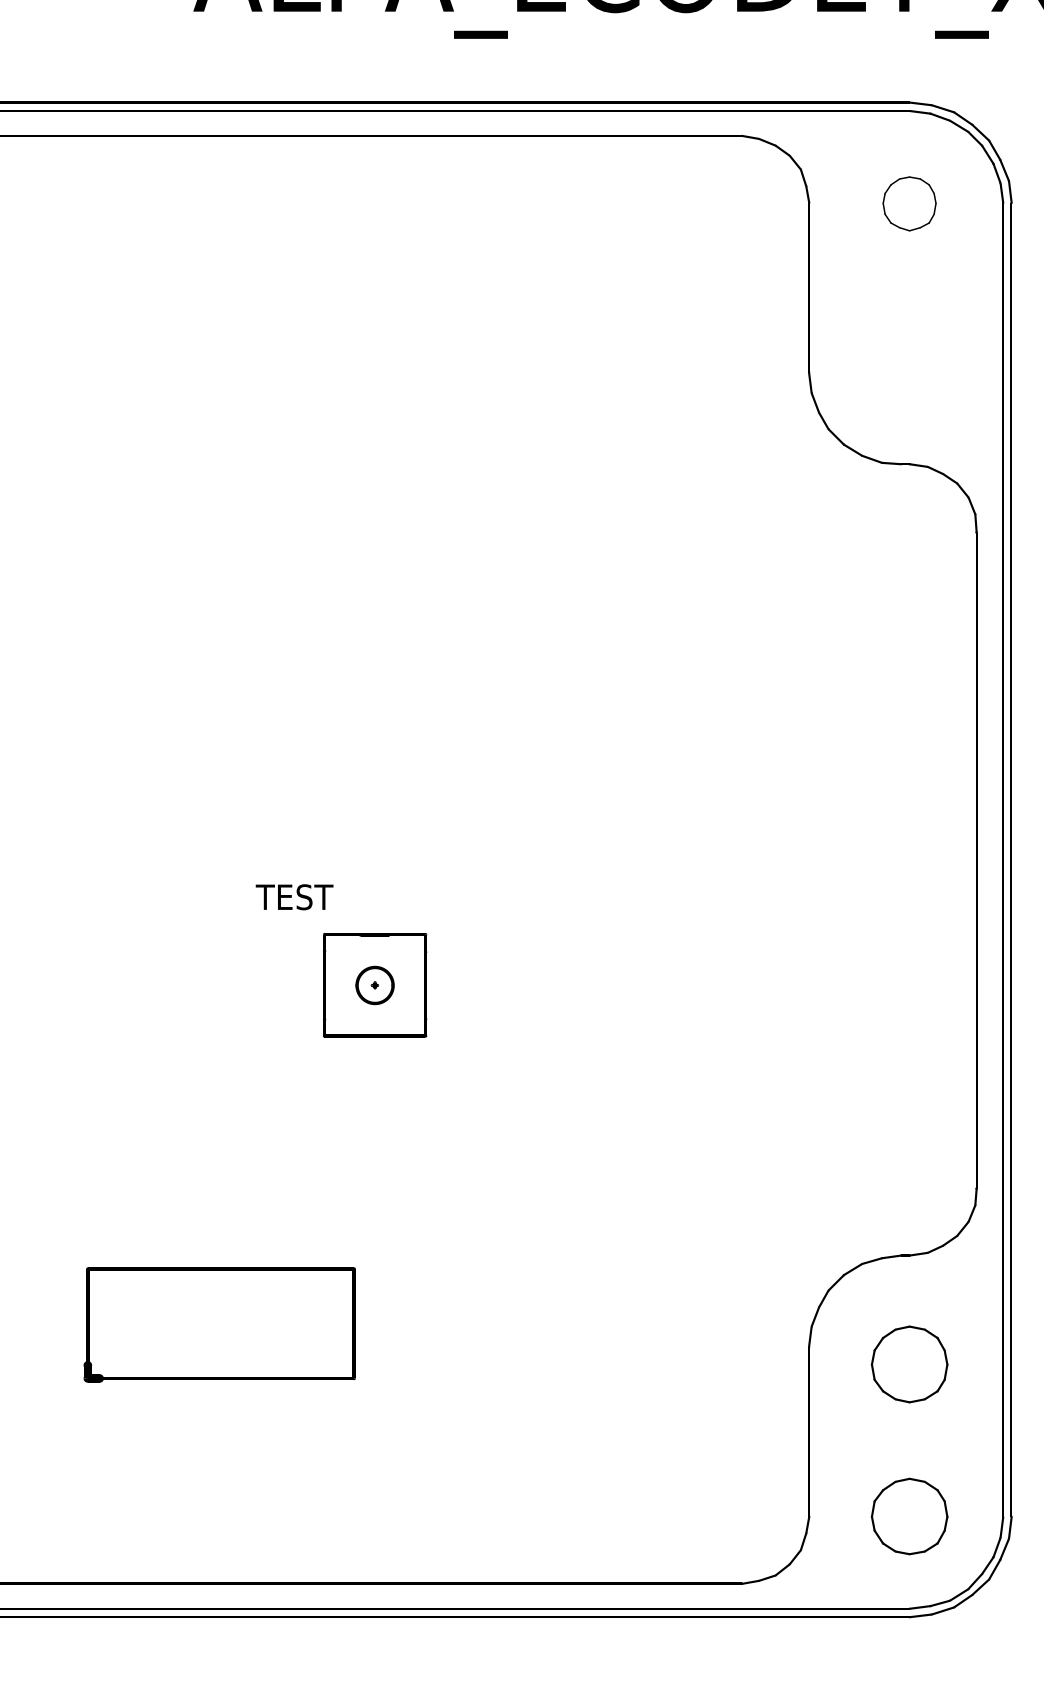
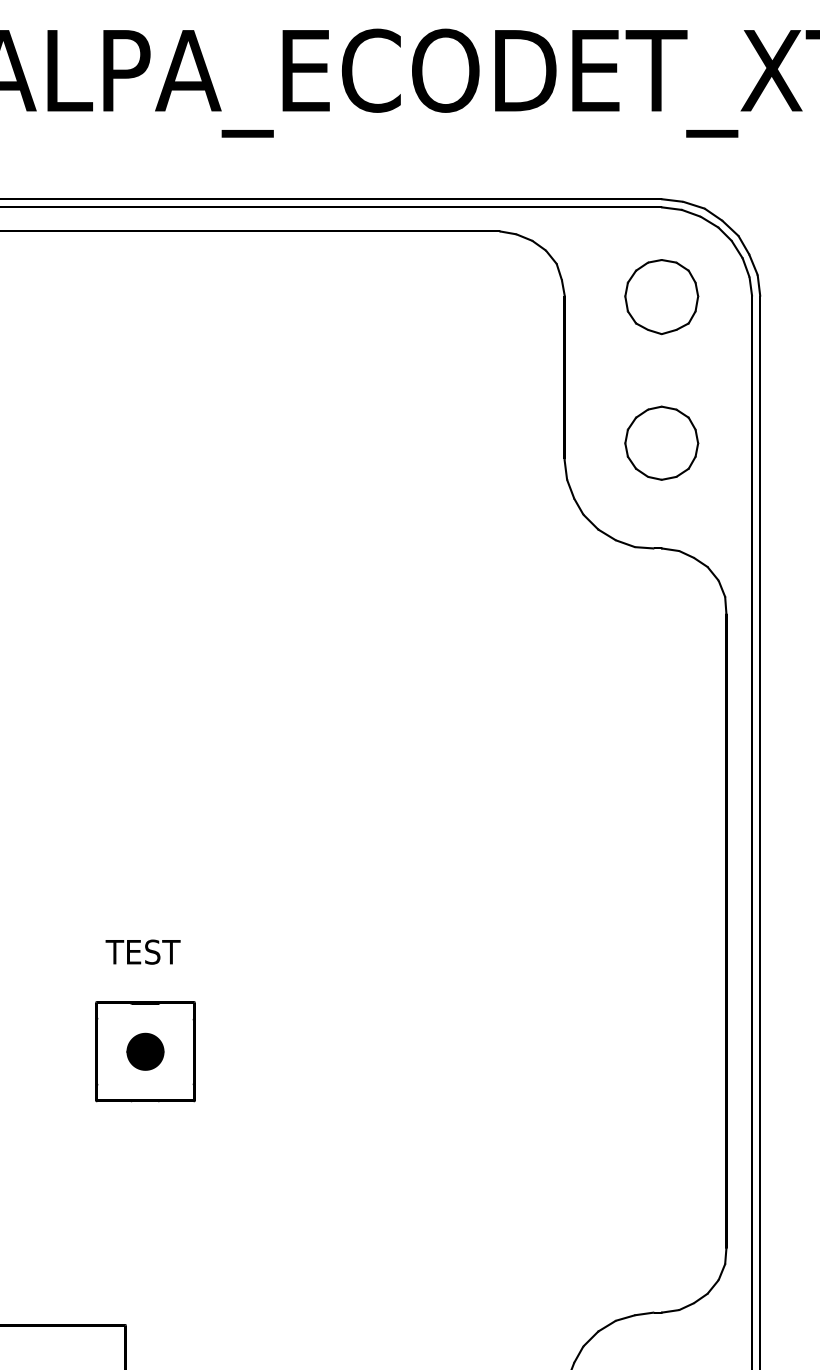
part: (909, 203) -> (661, 296), size x1.43
part: (909, 355) -> (661, 443), added
text: (294, 897) -> (143, 952), moved
fill: (374, 985) -> (144, 1051), added

